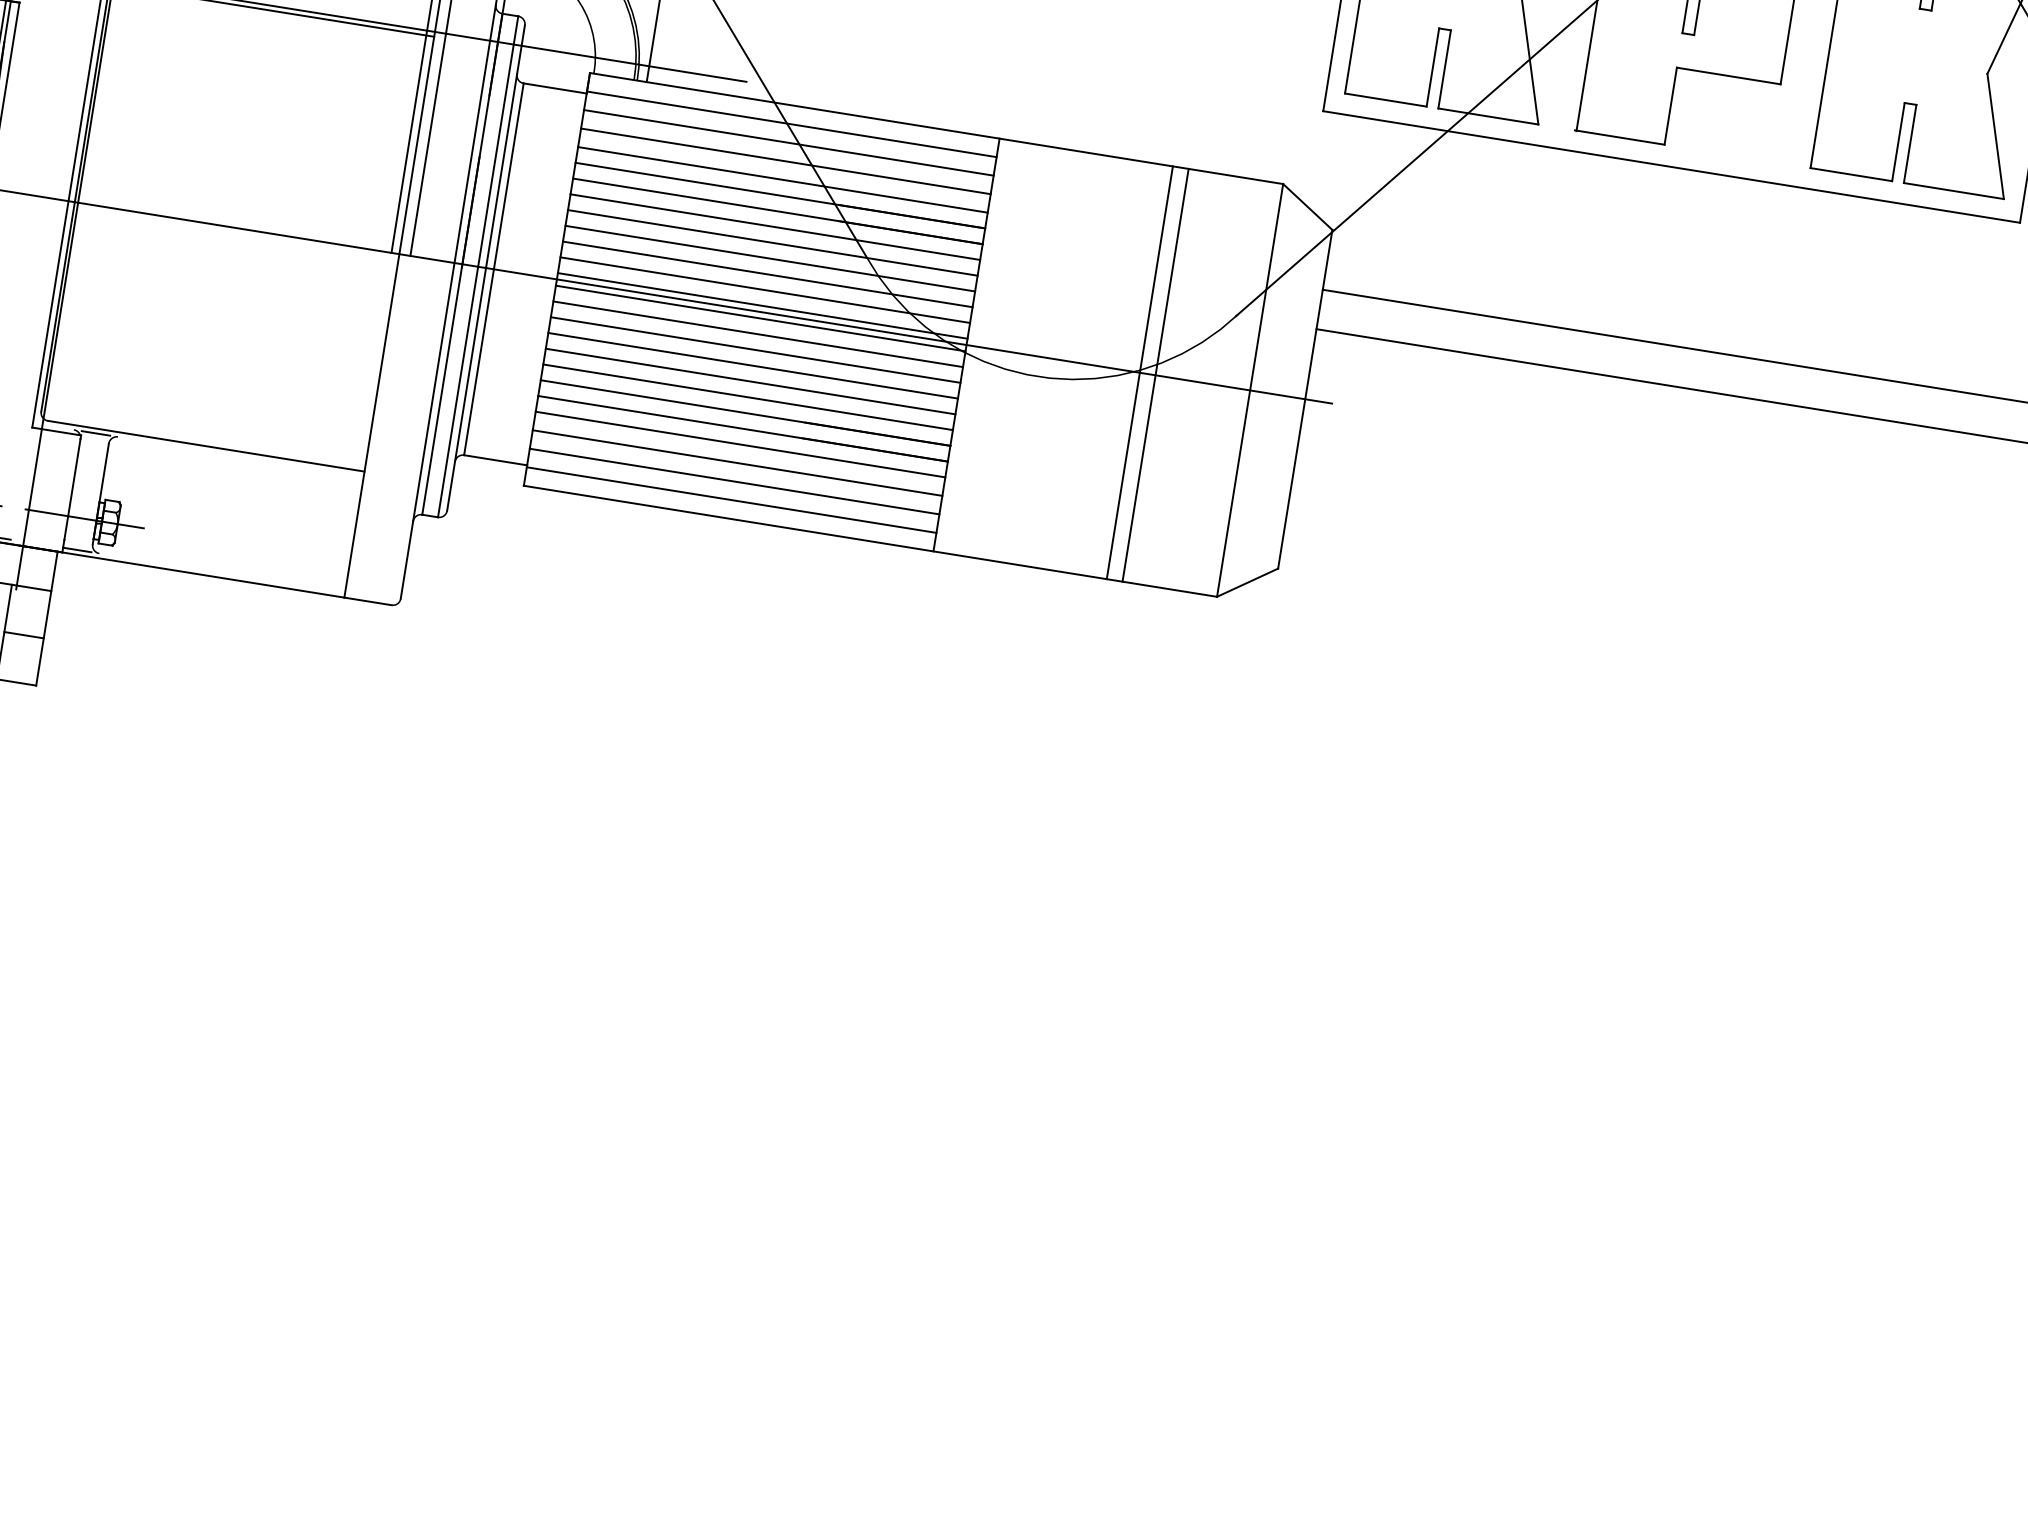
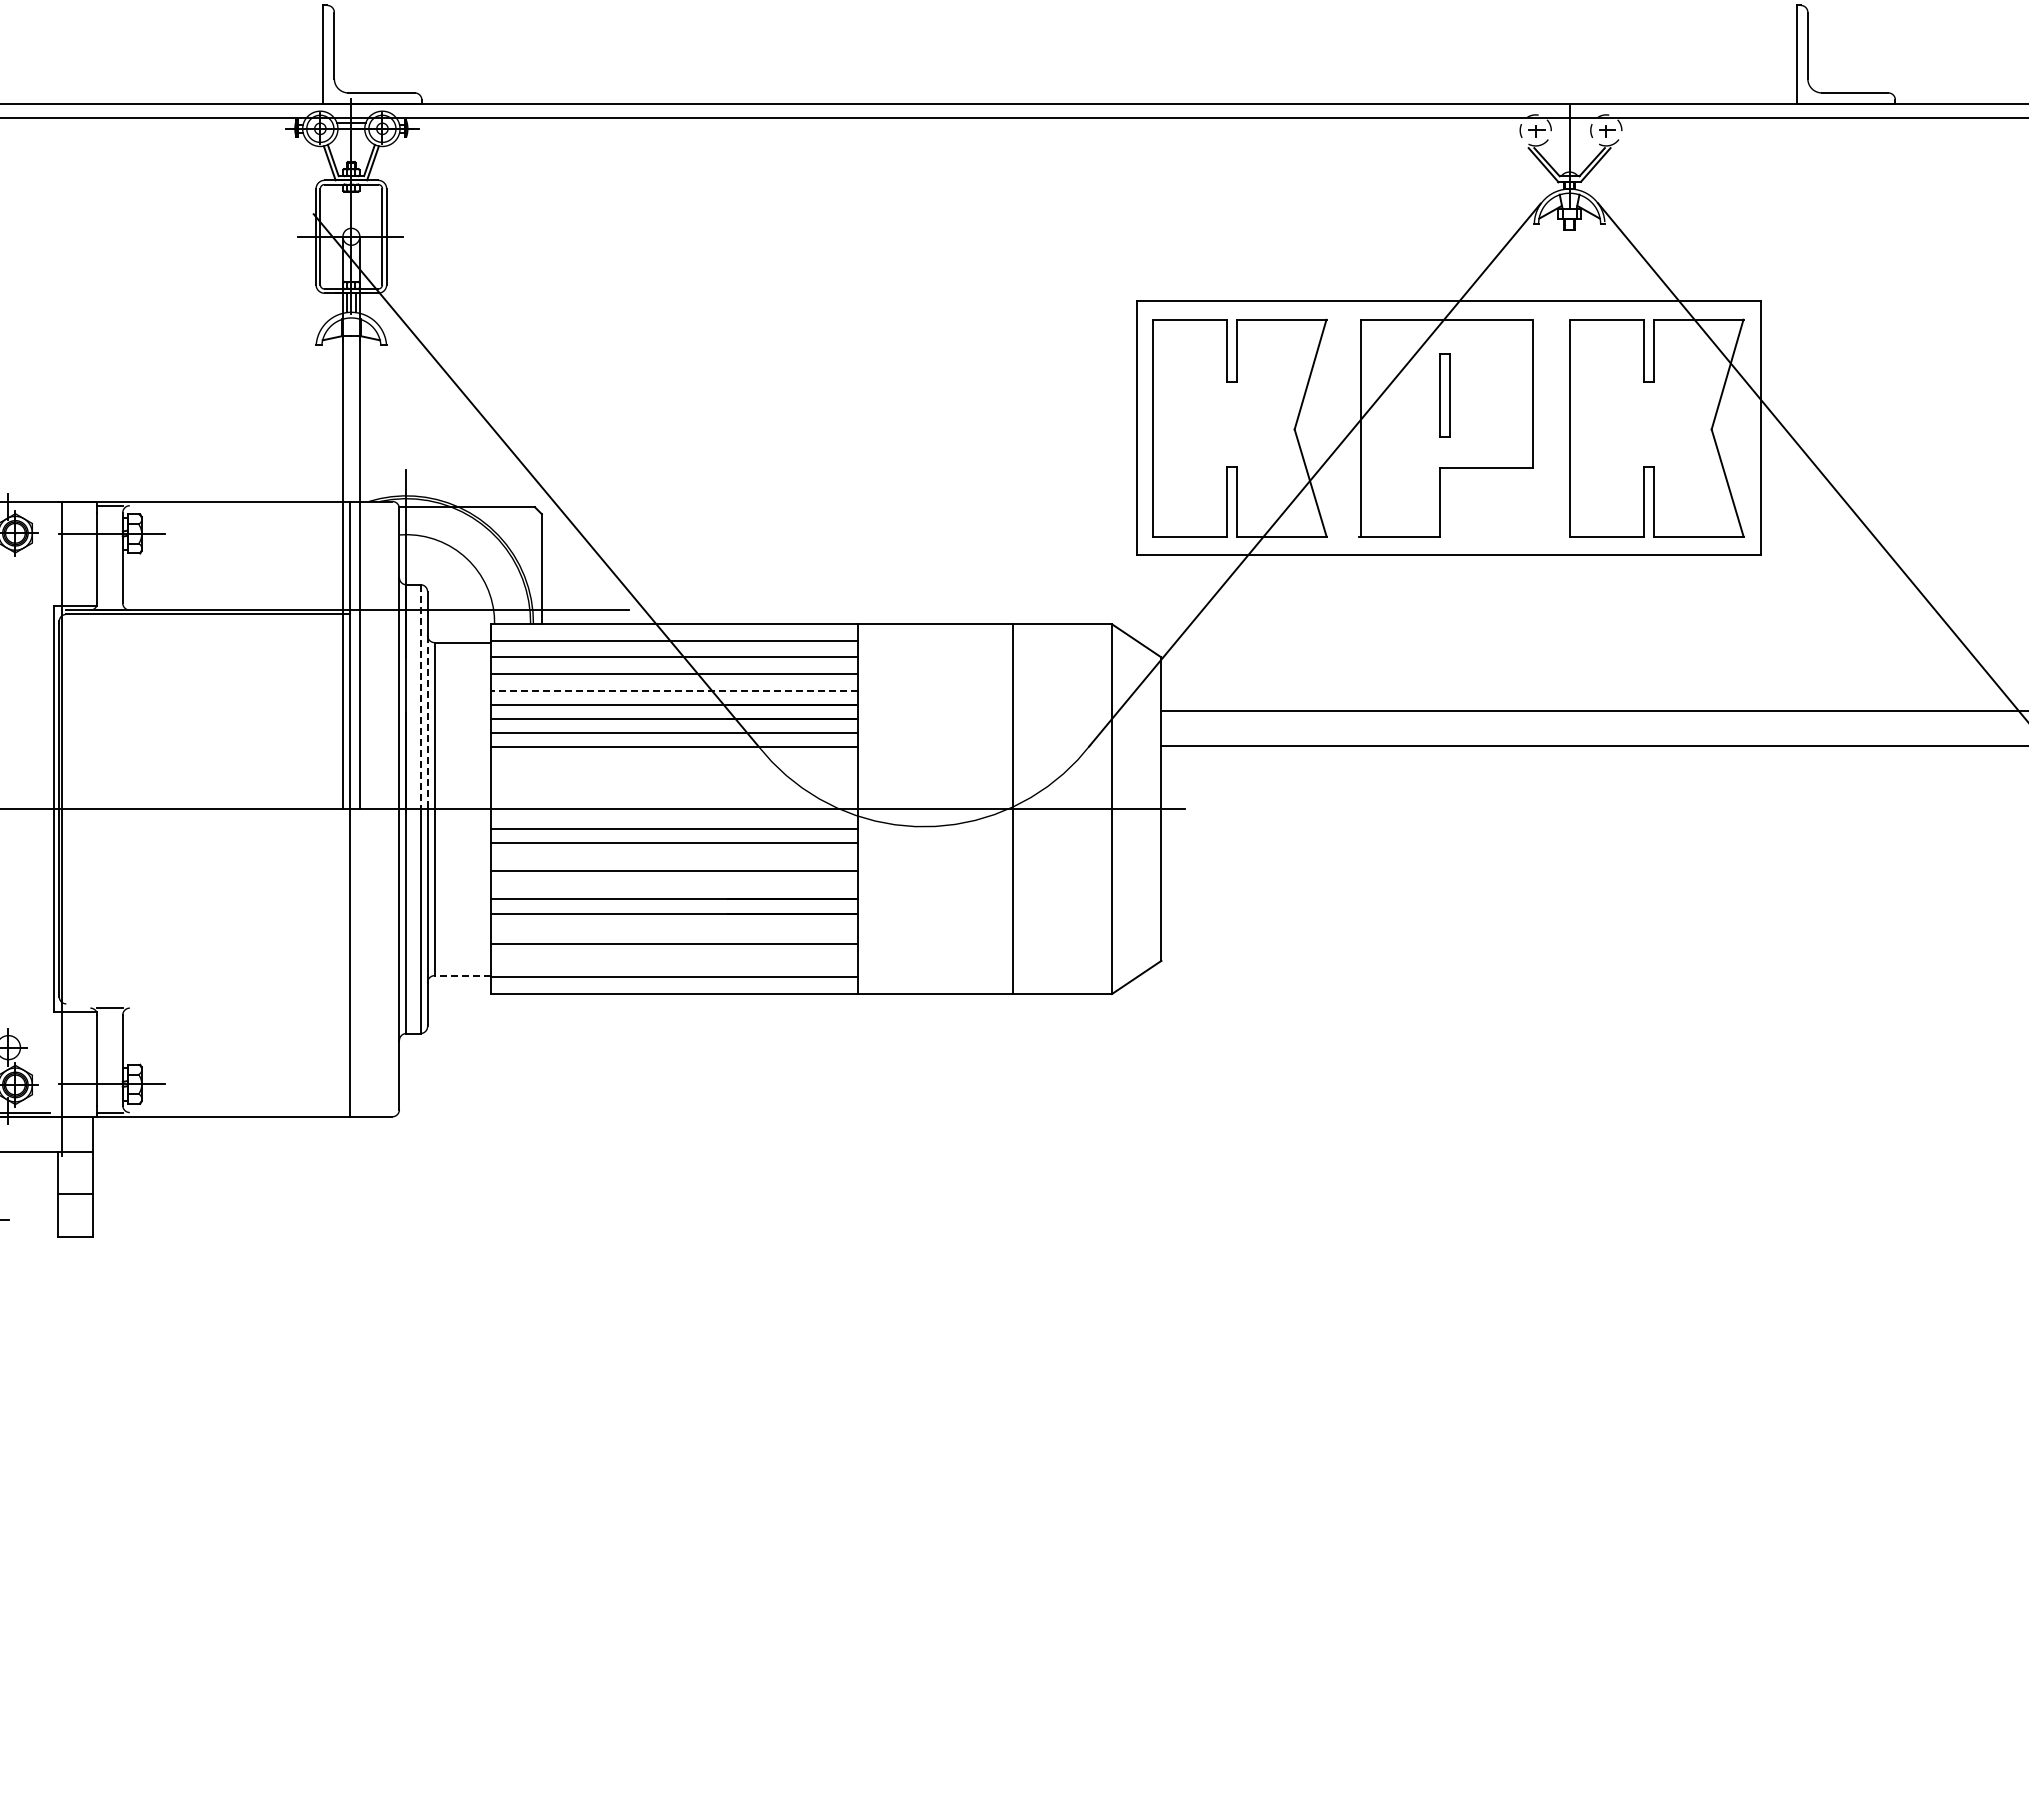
line: (498, 142) -> (420, 697), solid -> dashed
line: (501, 171) -> (427, 722), solid -> dashed
line: (782, 179) -> (674, 690), solid -> dashed
line: (770, 259) -> (674, 761), removed
line: (767, 274) -> (674, 775), removed
line: (765, 290) -> (674, 789), removed
line: (762, 305) -> (674, 803), removed
line: (760, 318) -> (674, 814), removed
line: (753, 366) -> (674, 857), removed
line: (1155, 375) -> (1027, 809), removed
line: (748, 397) -> (674, 885), removed
line: (740, 444) -> (674, 927), removed
line: (205, 445) -> (207, 1003), removed
line: (495, 460) -> (462, 975), solid -> dashed
line: (734, 481) -> (674, 960), removed

